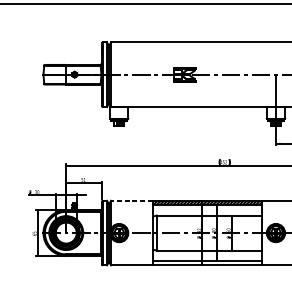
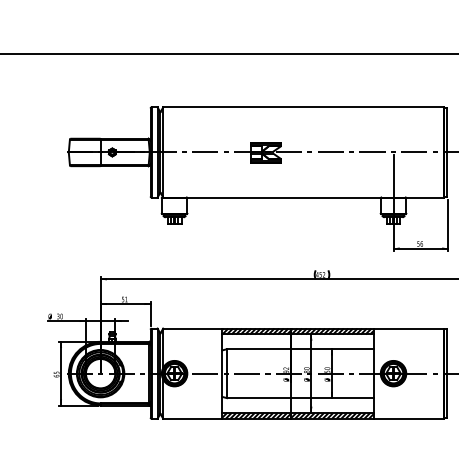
line: (132, 200) -> (192, 328), dashed -> solid
hatch: (207, 263) -> (297, 415), added

